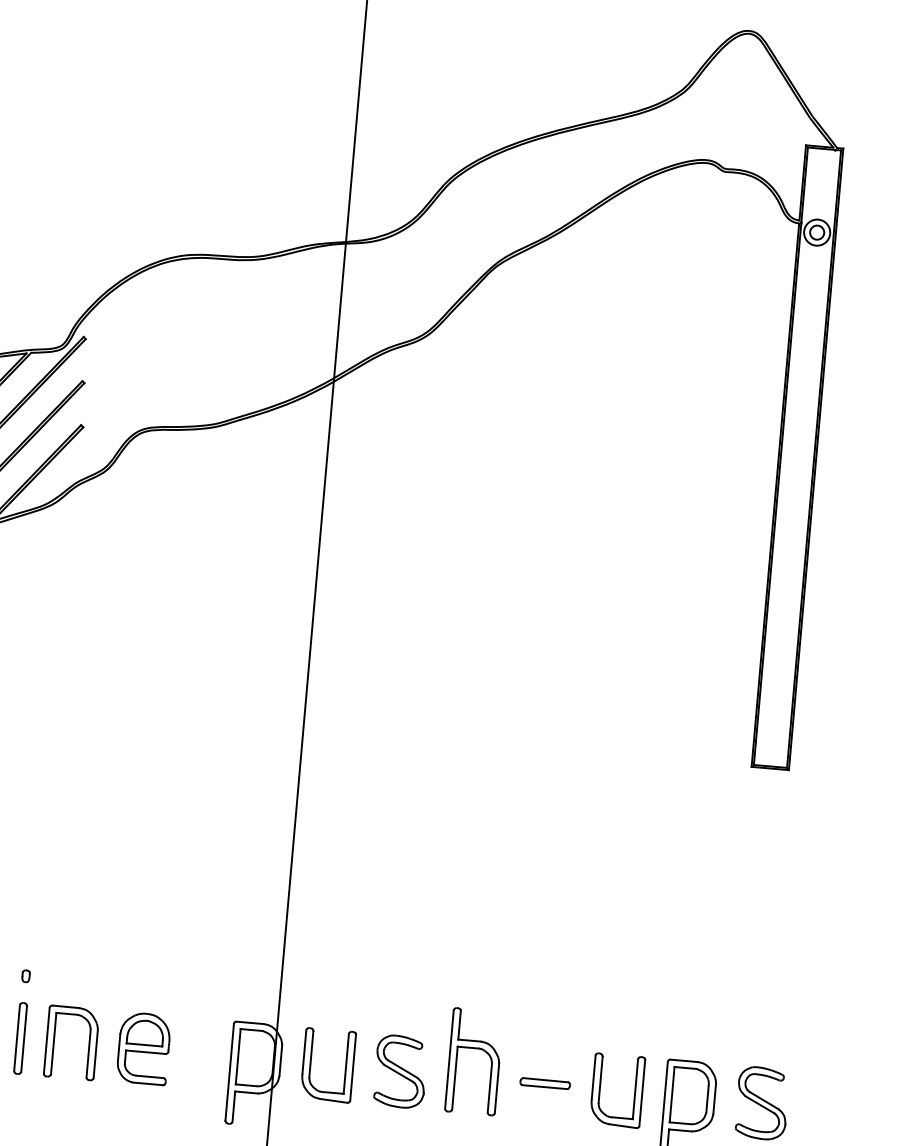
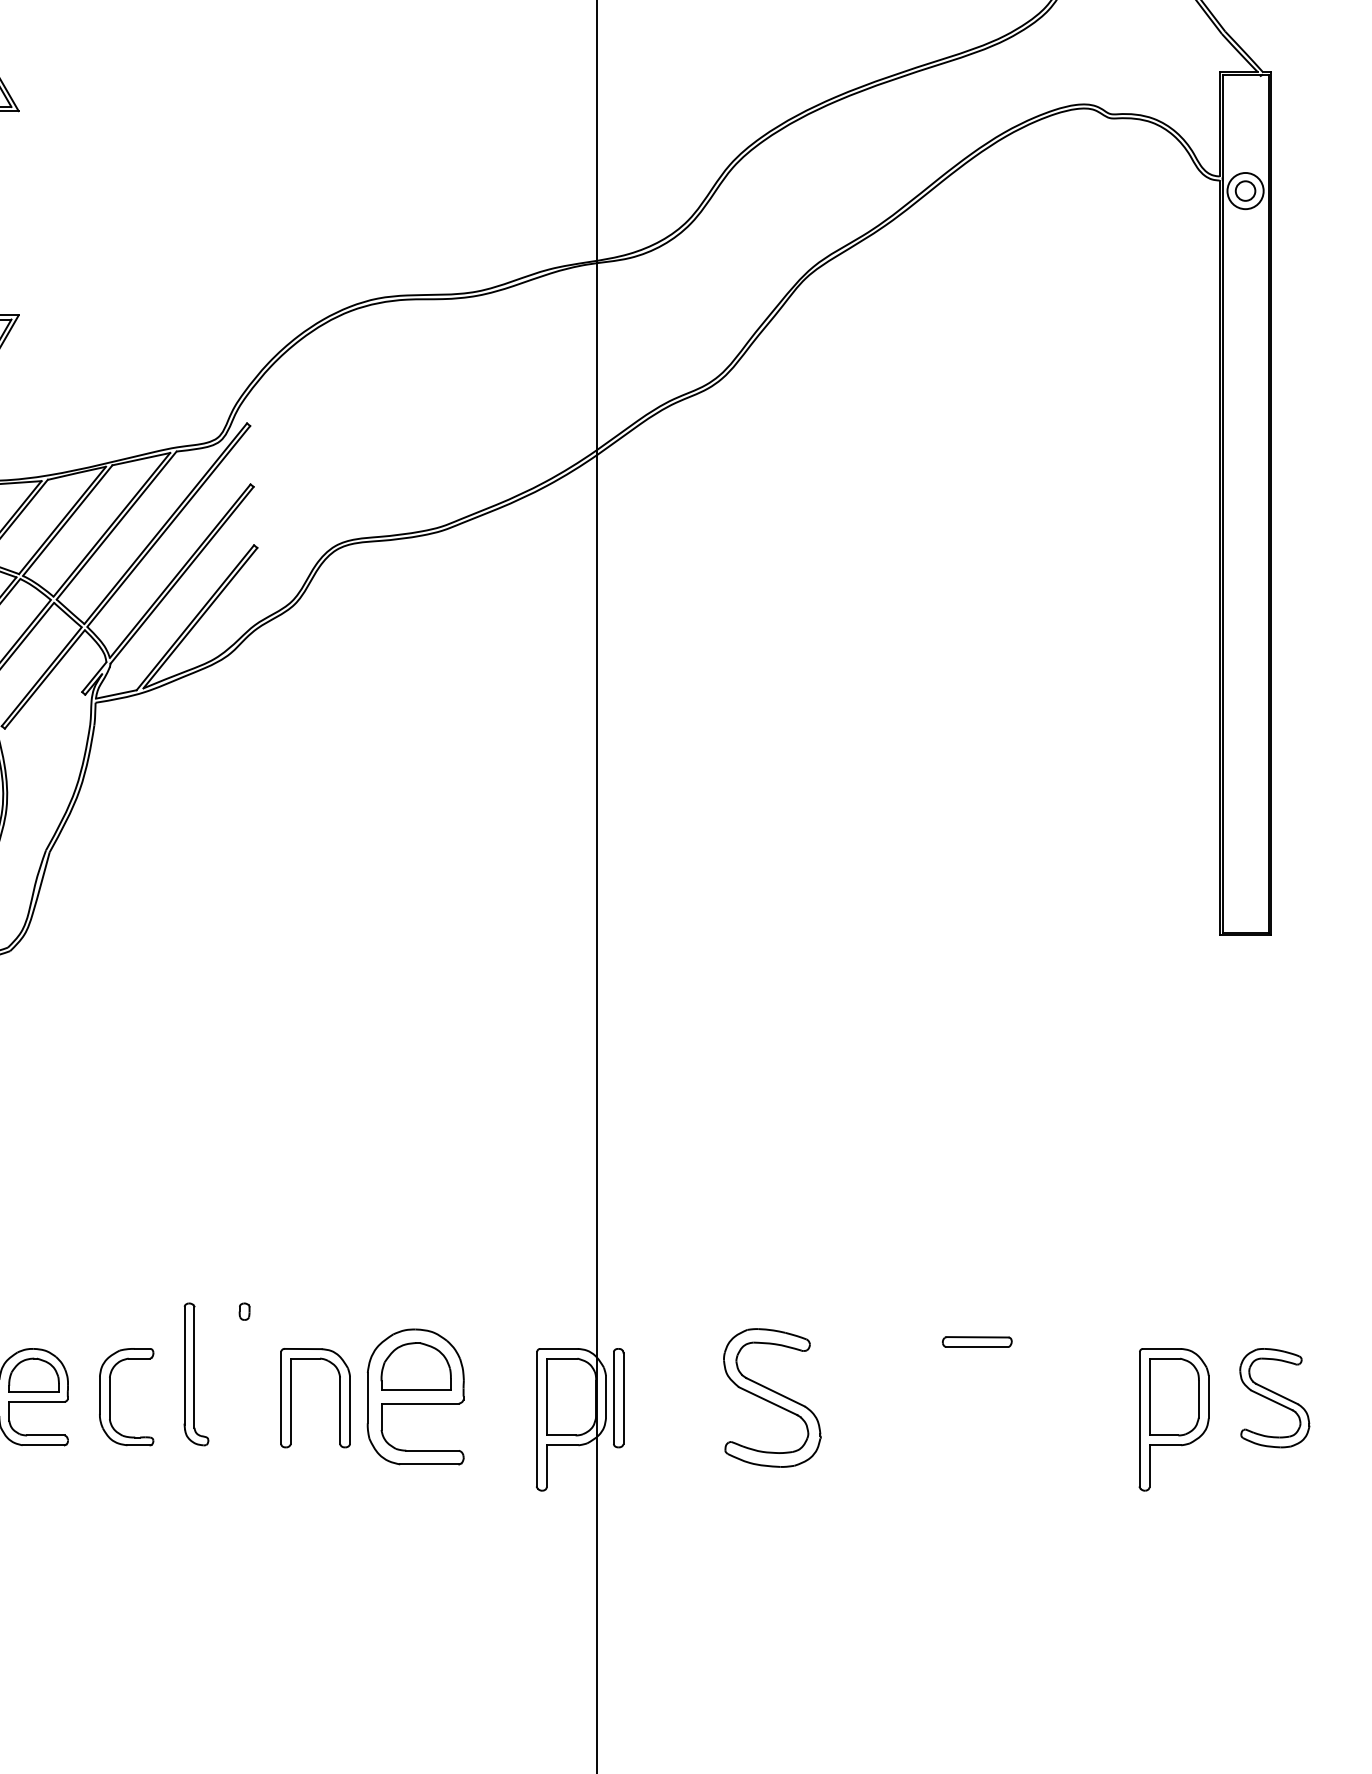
part: (20, 1038) -> (618, 1398), moved
part: (143, 1048) -> (415, 1397), size x1.4
part: (475, 1048) -> (872, 1357), removed
part: (310, 1064) -> (647, 1398), removed
part: (400, 1072) -> (772, 1398), size x1.4
part: (545, 1083) -> (977, 1341), moved
part: (599, 1089) -> (1049, 1398), removed

